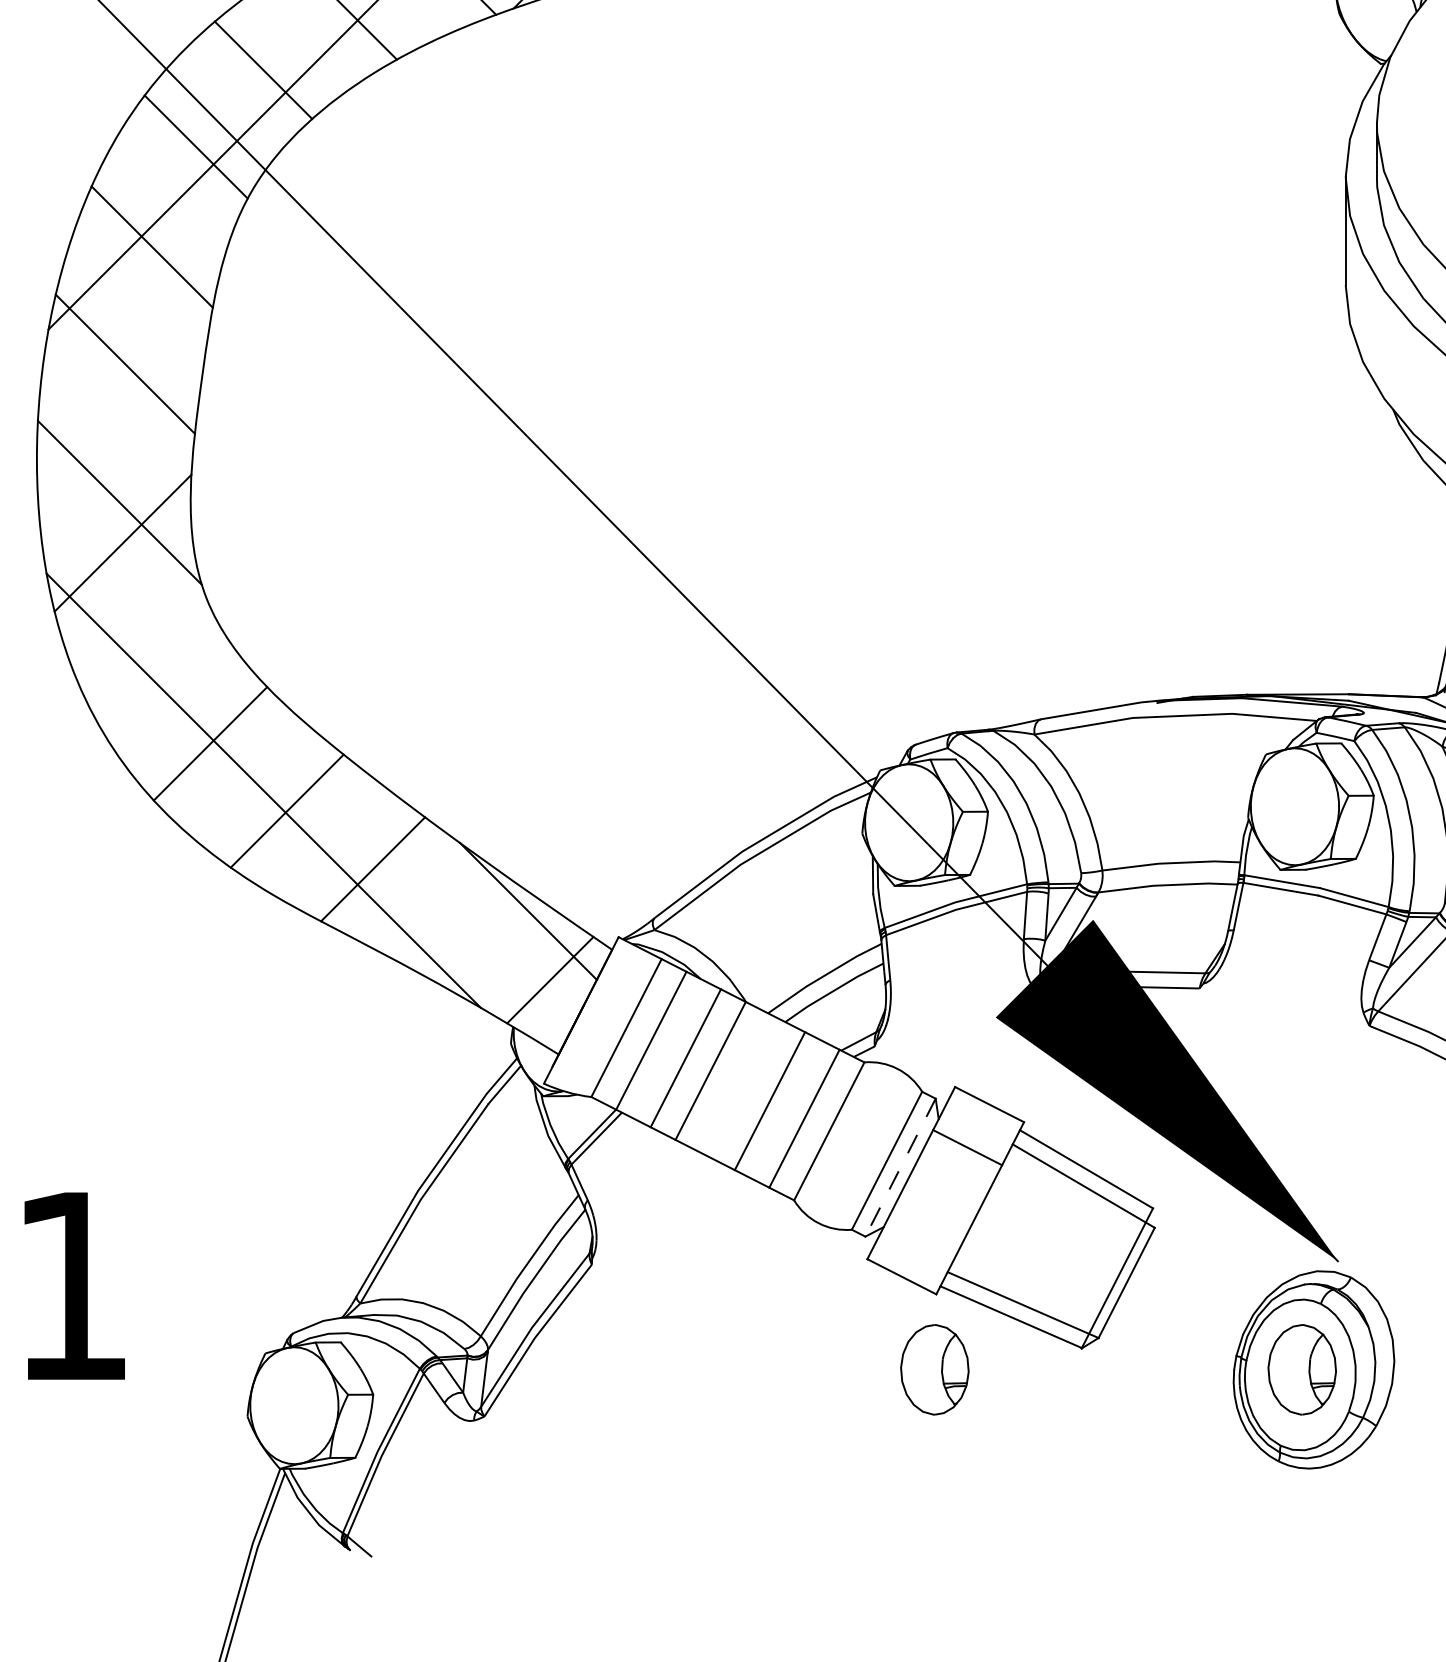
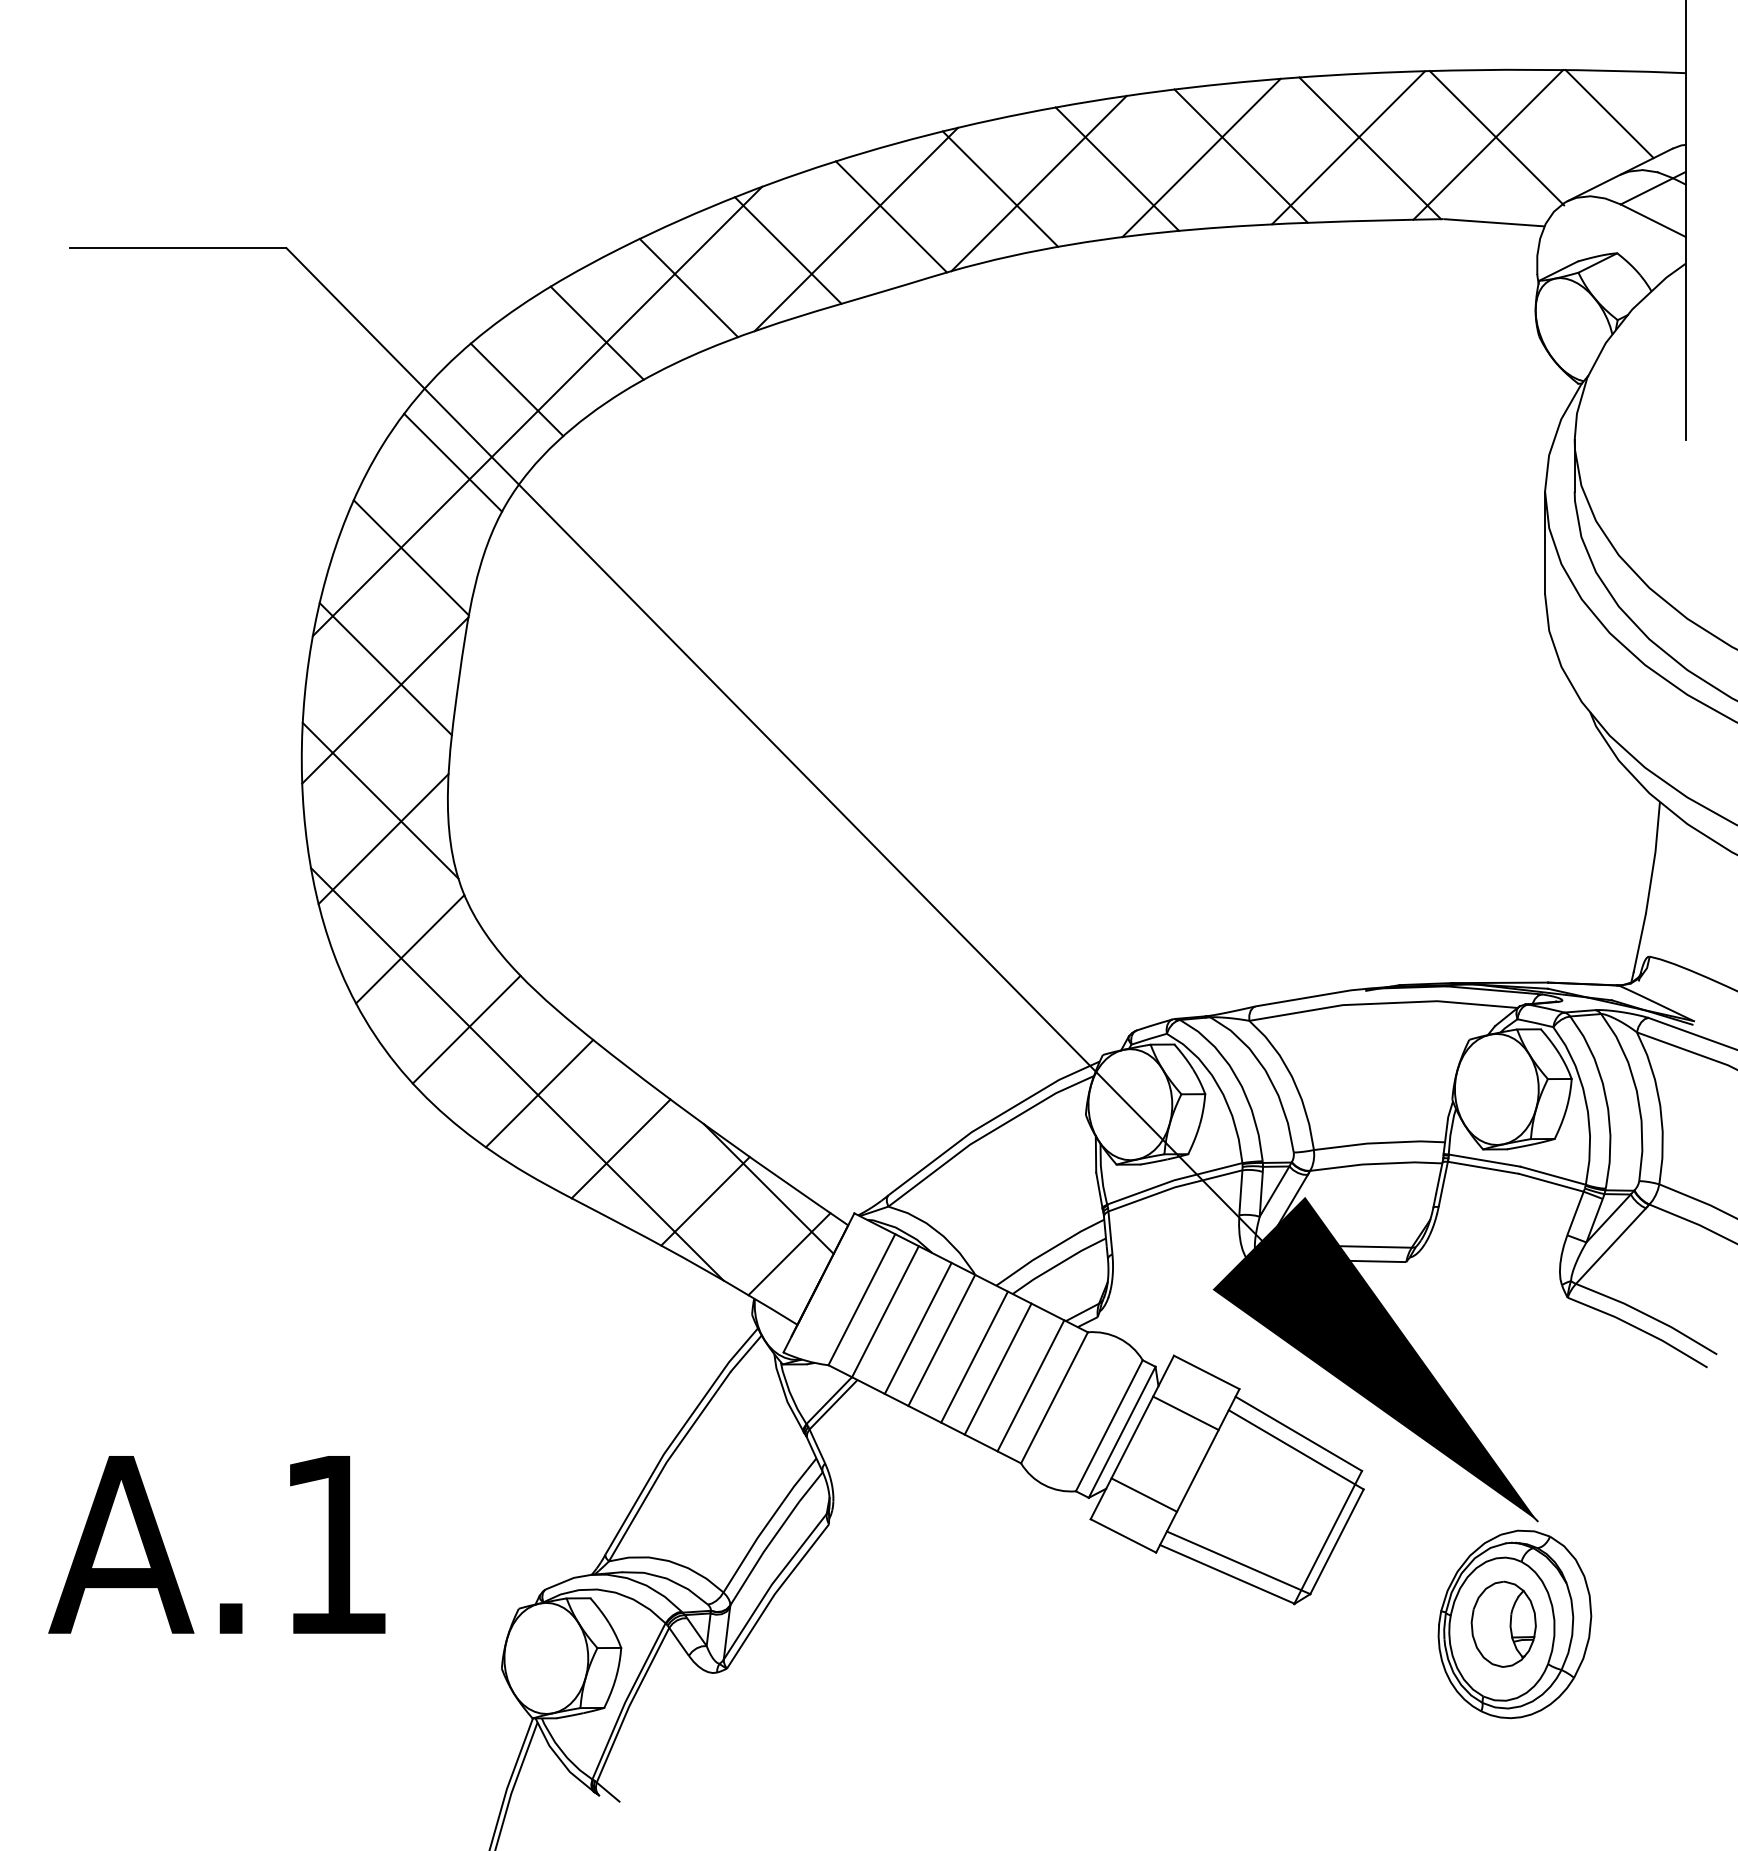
line: (125, 397) -> (385, 700), added
line: (151, 659) -> (410, 949), added
line: (461, 924) -> (705, 1201), added
line: (745, 1087) -> (974, 1356), added
line: (900, 1167) -> (1122, 1432), dashed -> solid
line: (924, 1233) -> (1144, 1494), added
part: (934, 1368) -> (1154, 1623), removed

